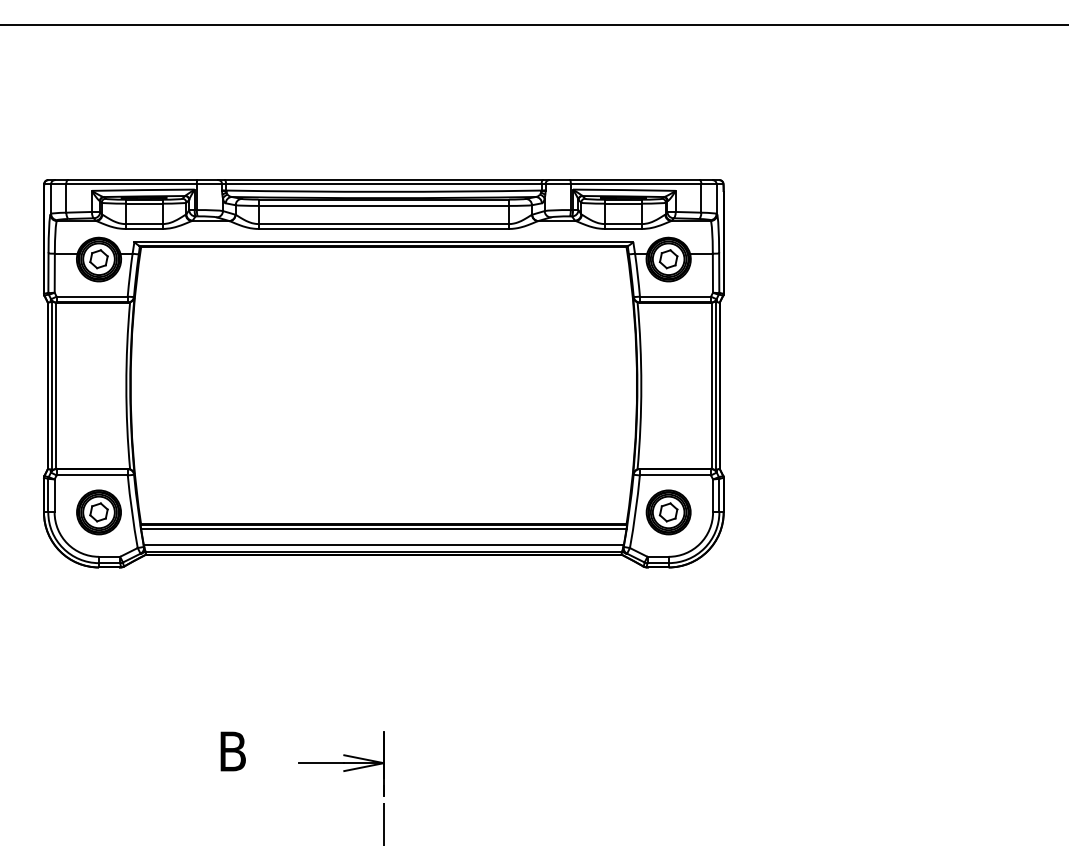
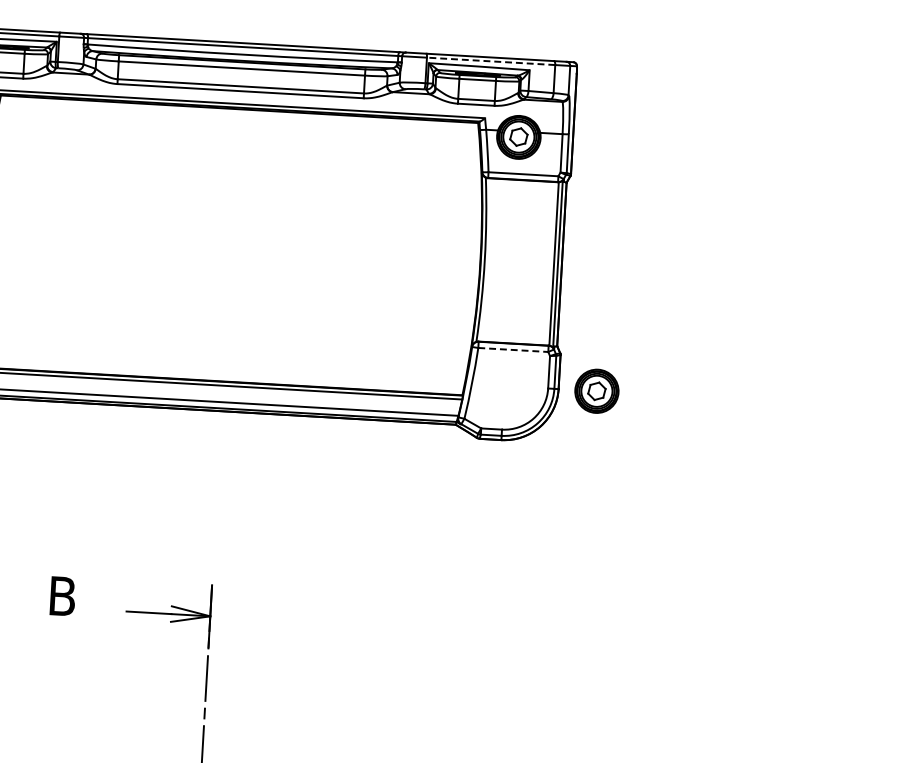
line: (635, 184) -> (490, 61), solid -> dashed
line: (675, 475) -> (513, 350), solid -> dashed
part: (668, 512) -> (596, 391), moved

